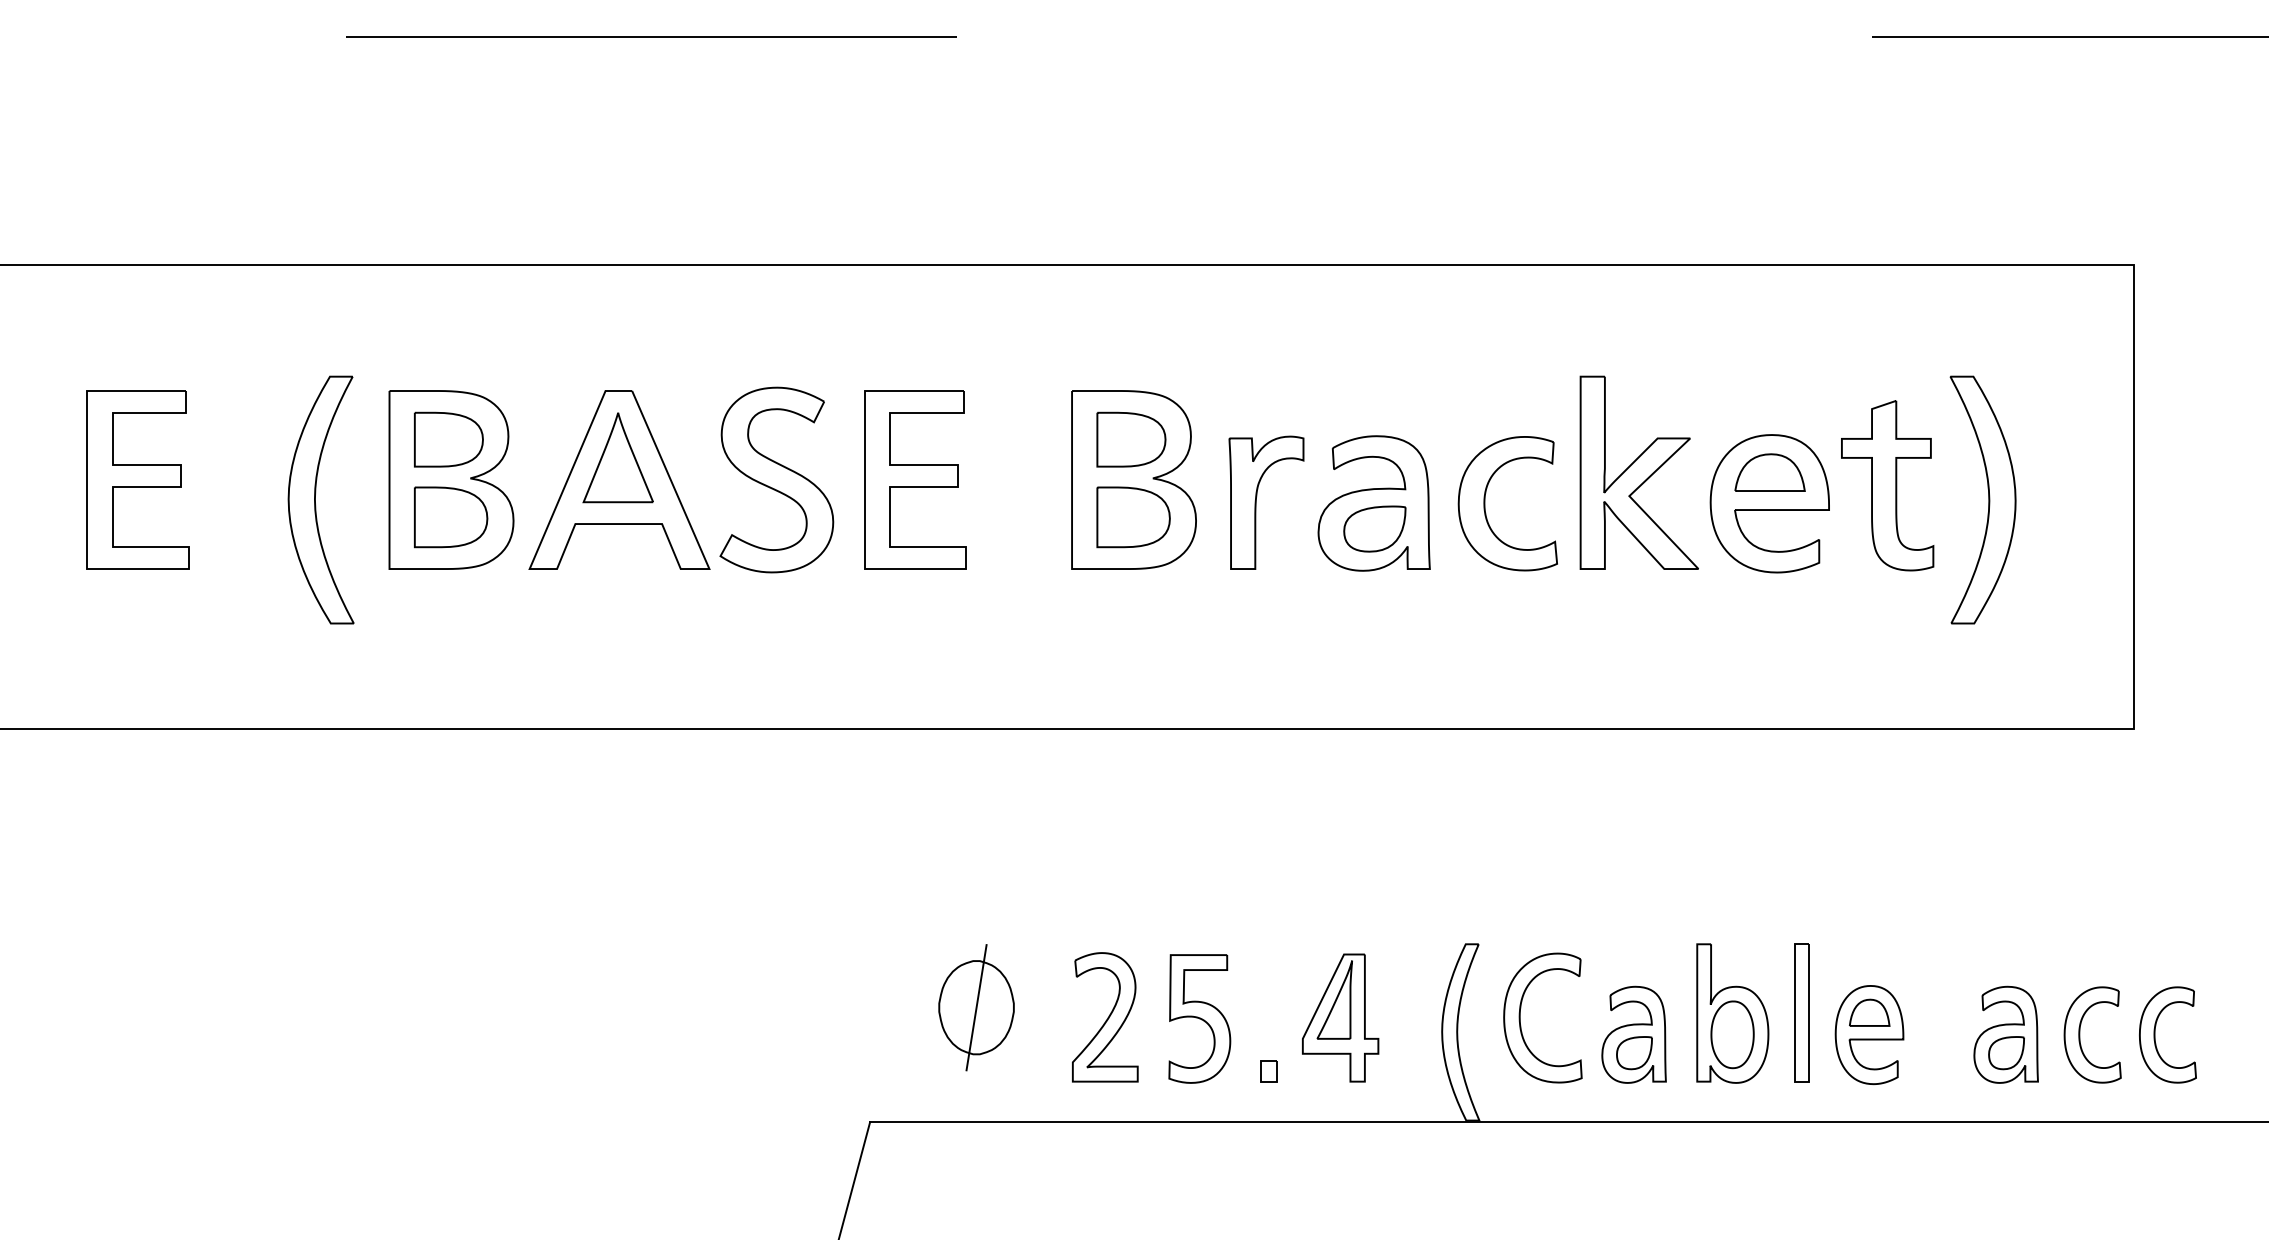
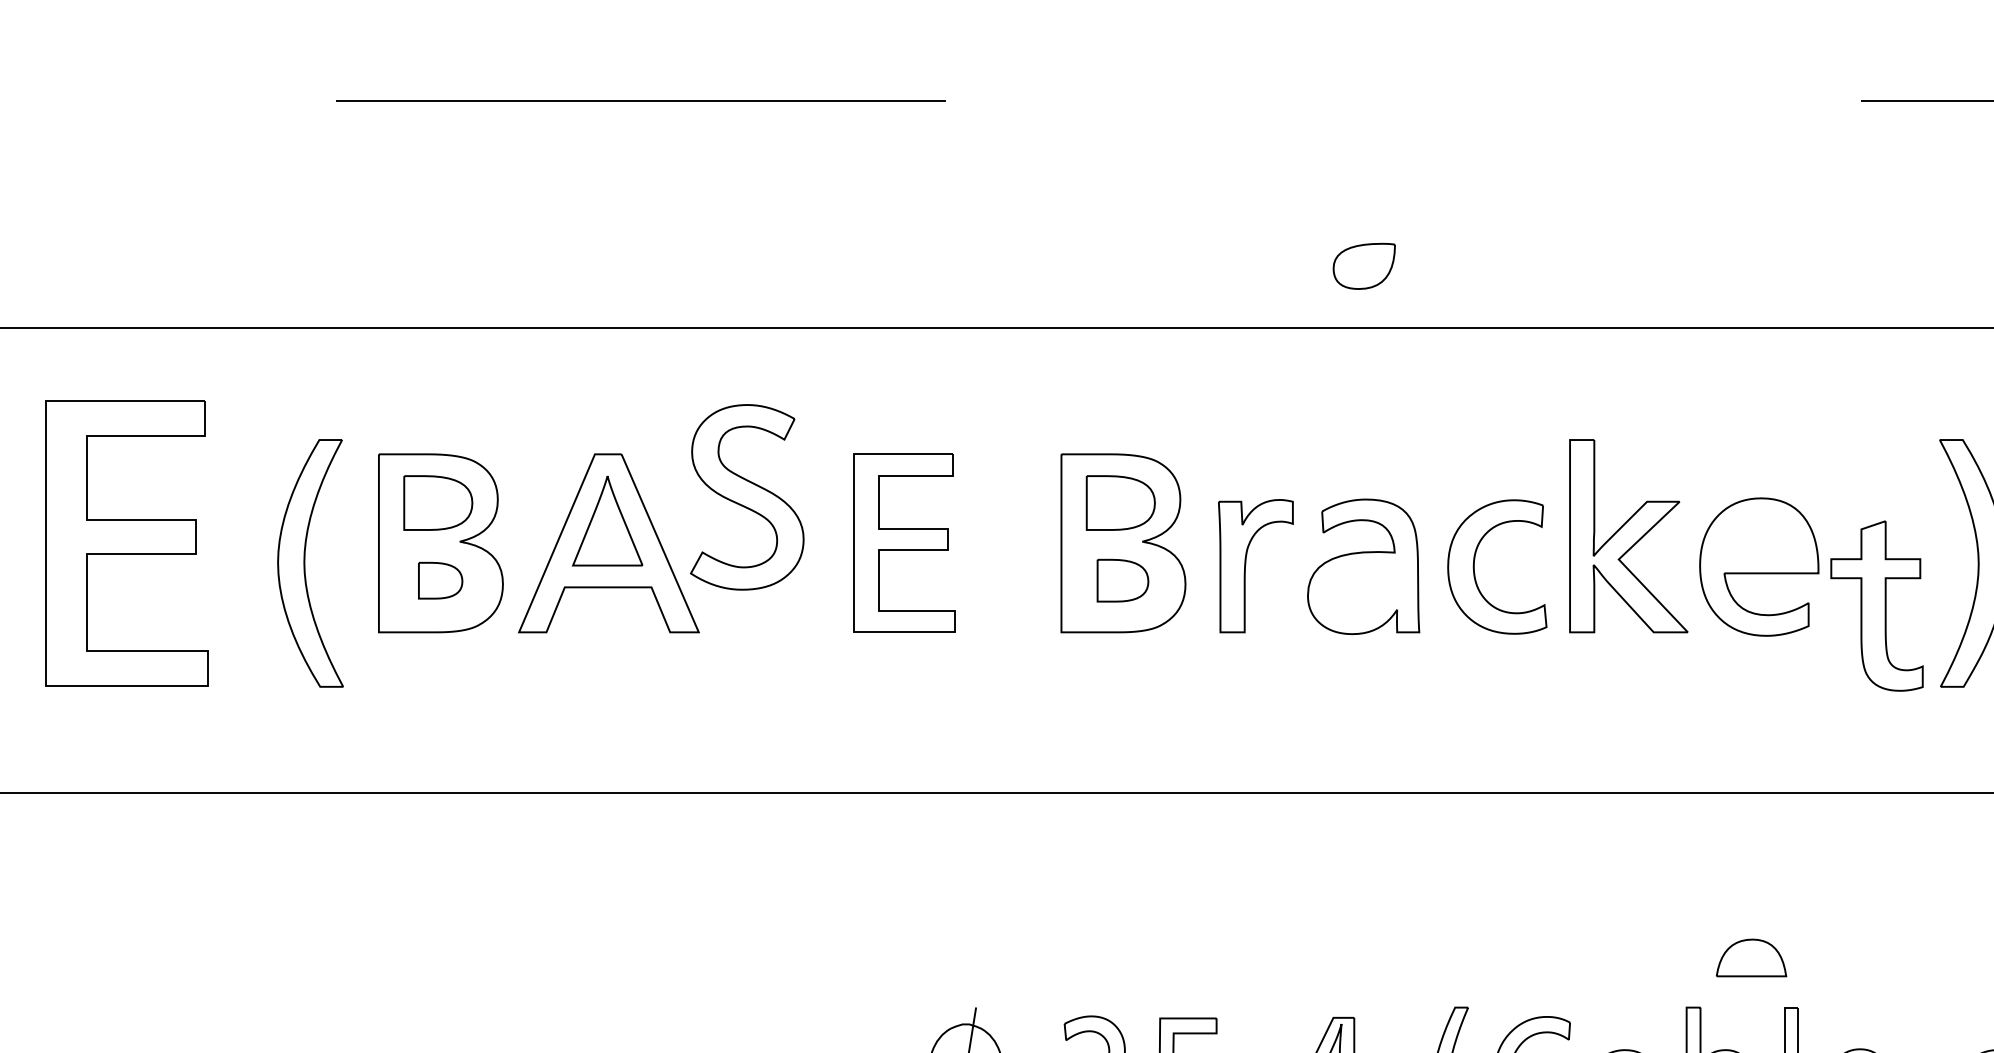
part: (1769, 472) -> (1750, 957), moved
part: (137, 479) -> (126, 542), size x1.6
part: (776, 479) -> (746, 496), moved
part: (1887, 485) -> (1876, 605), moved
part: (451, 517) -> (440, 580), size x0.6
part: (1133, 517) -> (1122, 580), size x0.7
part: (1374, 528) -> (1363, 265), moved

